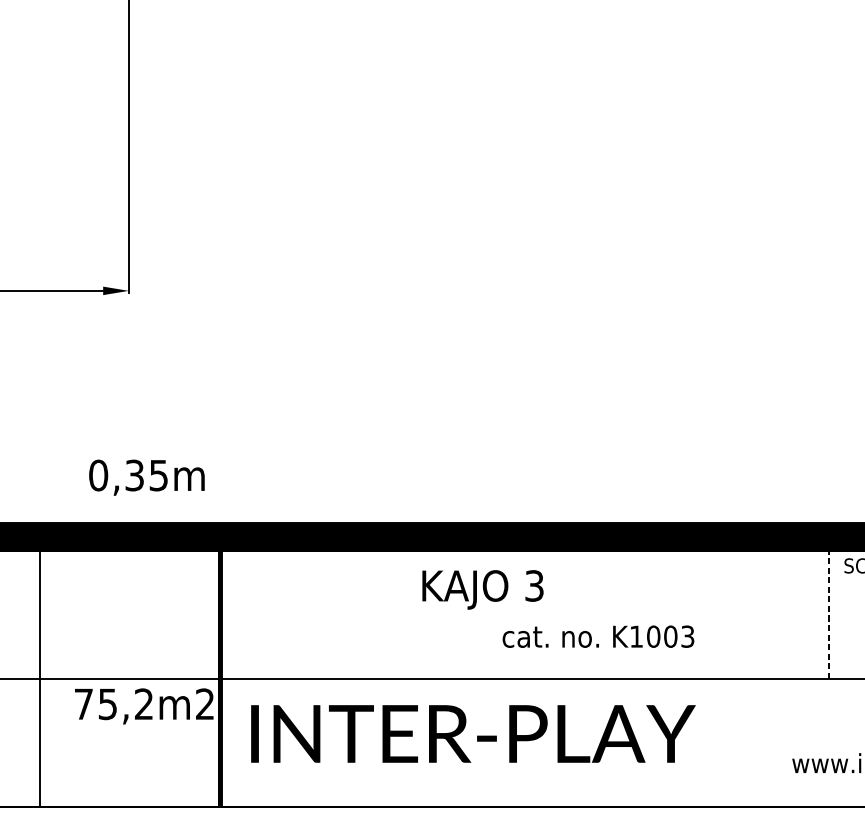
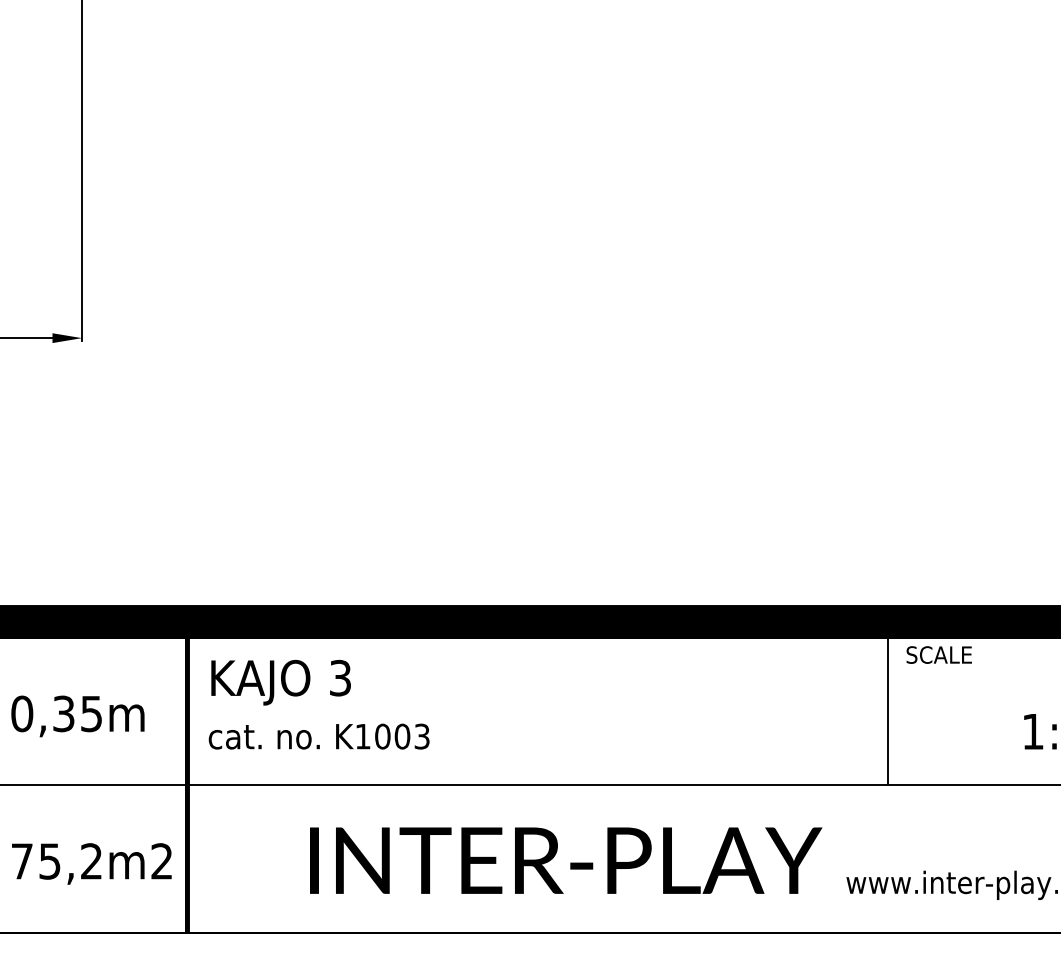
text: (146, 477) -> (77, 716), moved
text: (482, 589) -> (280, 682), moved
line: (828, 614) -> (888, 711), dashed -> solid
text: (597, 636) -> (318, 736), moved
text: (143, 706) -> (91, 863), moved
text: (473, 733) -> (566, 860), moved

